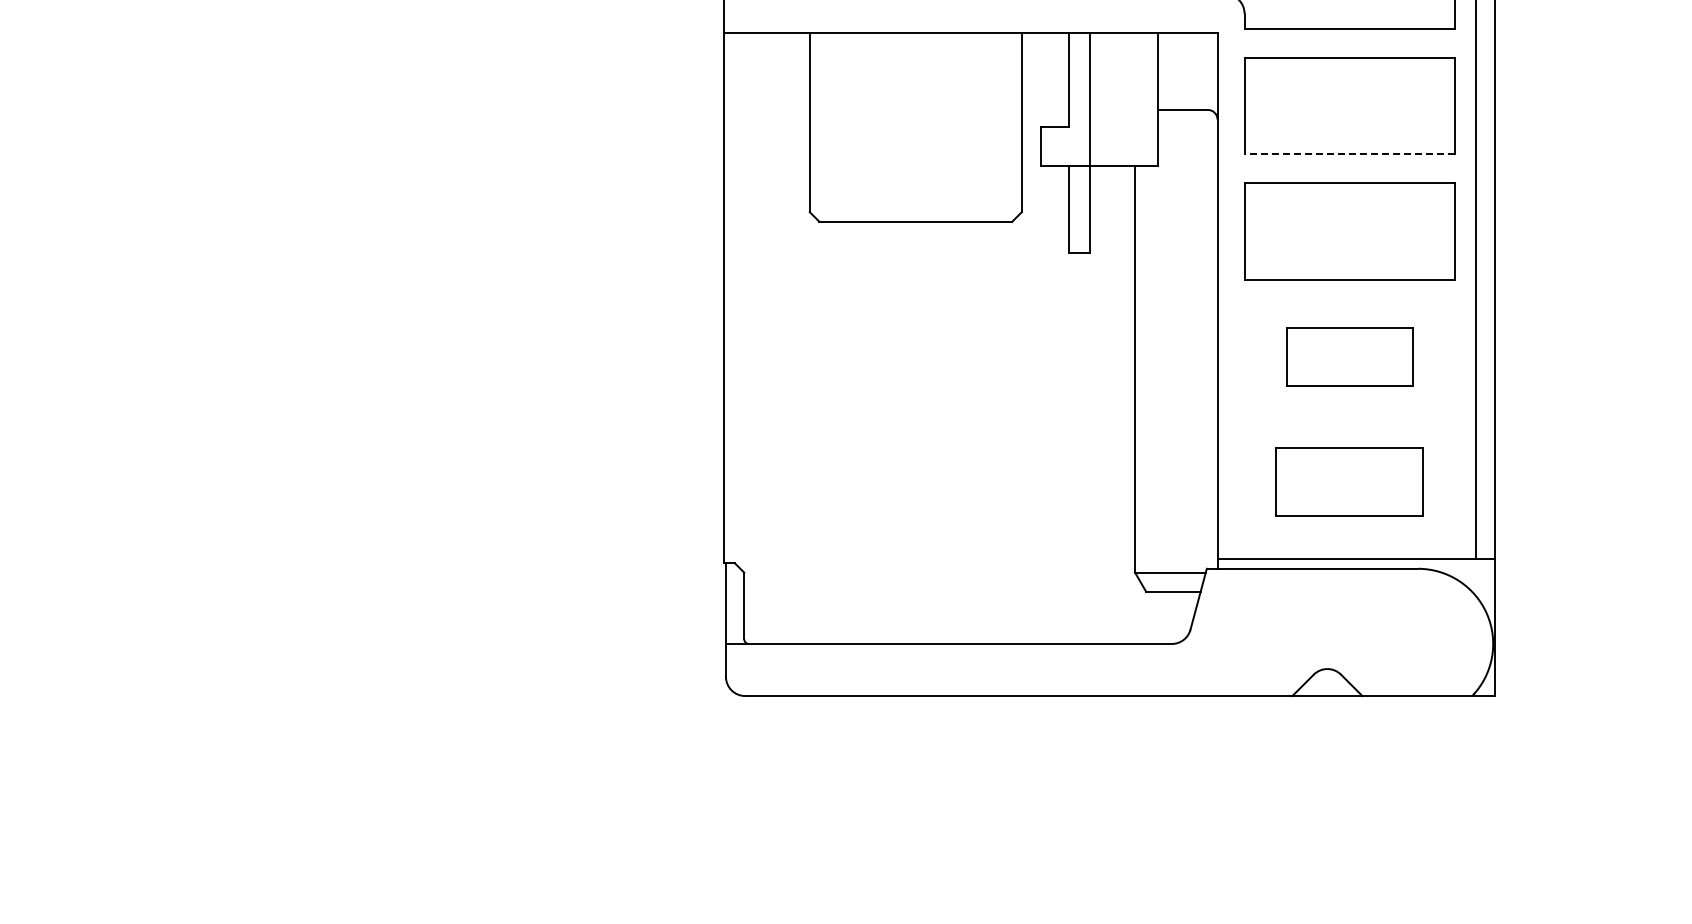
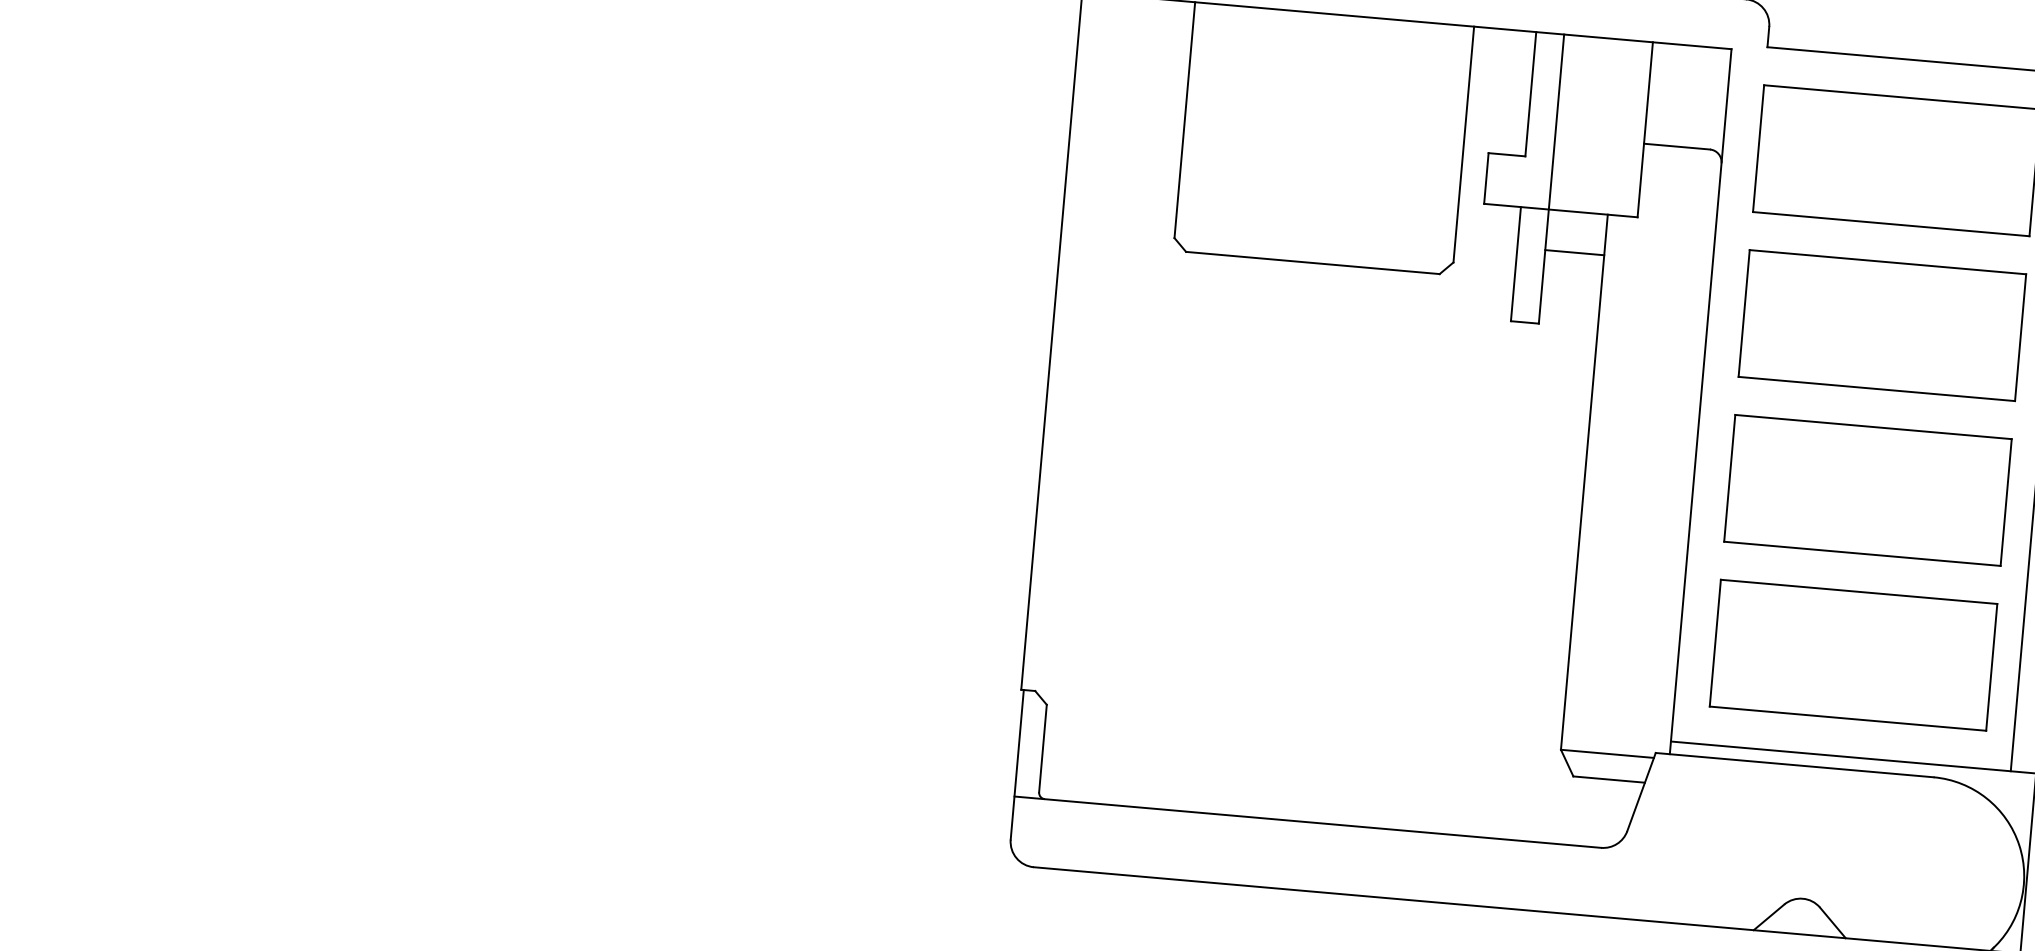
line: (1349, 154) -> (1891, 224), dashed -> solid
line: (1112, 196) -> (1574, 252), added
part: (1349, 356) -> (1867, 490), size x1.67
part: (1349, 481) -> (1853, 654), size x1.43

